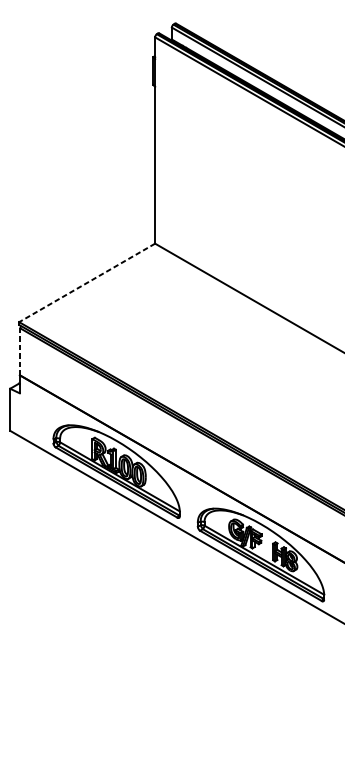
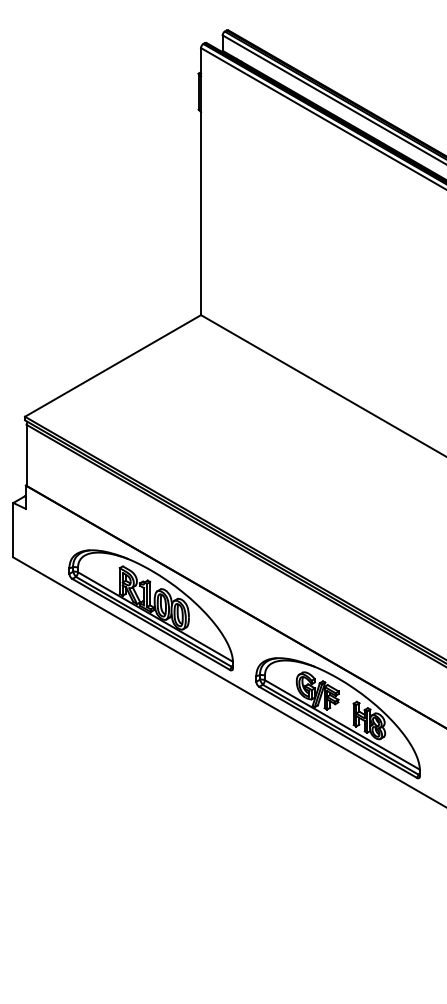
line: (87, 282) -> (113, 365), dashed -> solid
line: (20, 352) -> (26, 455), dashed -> solid

